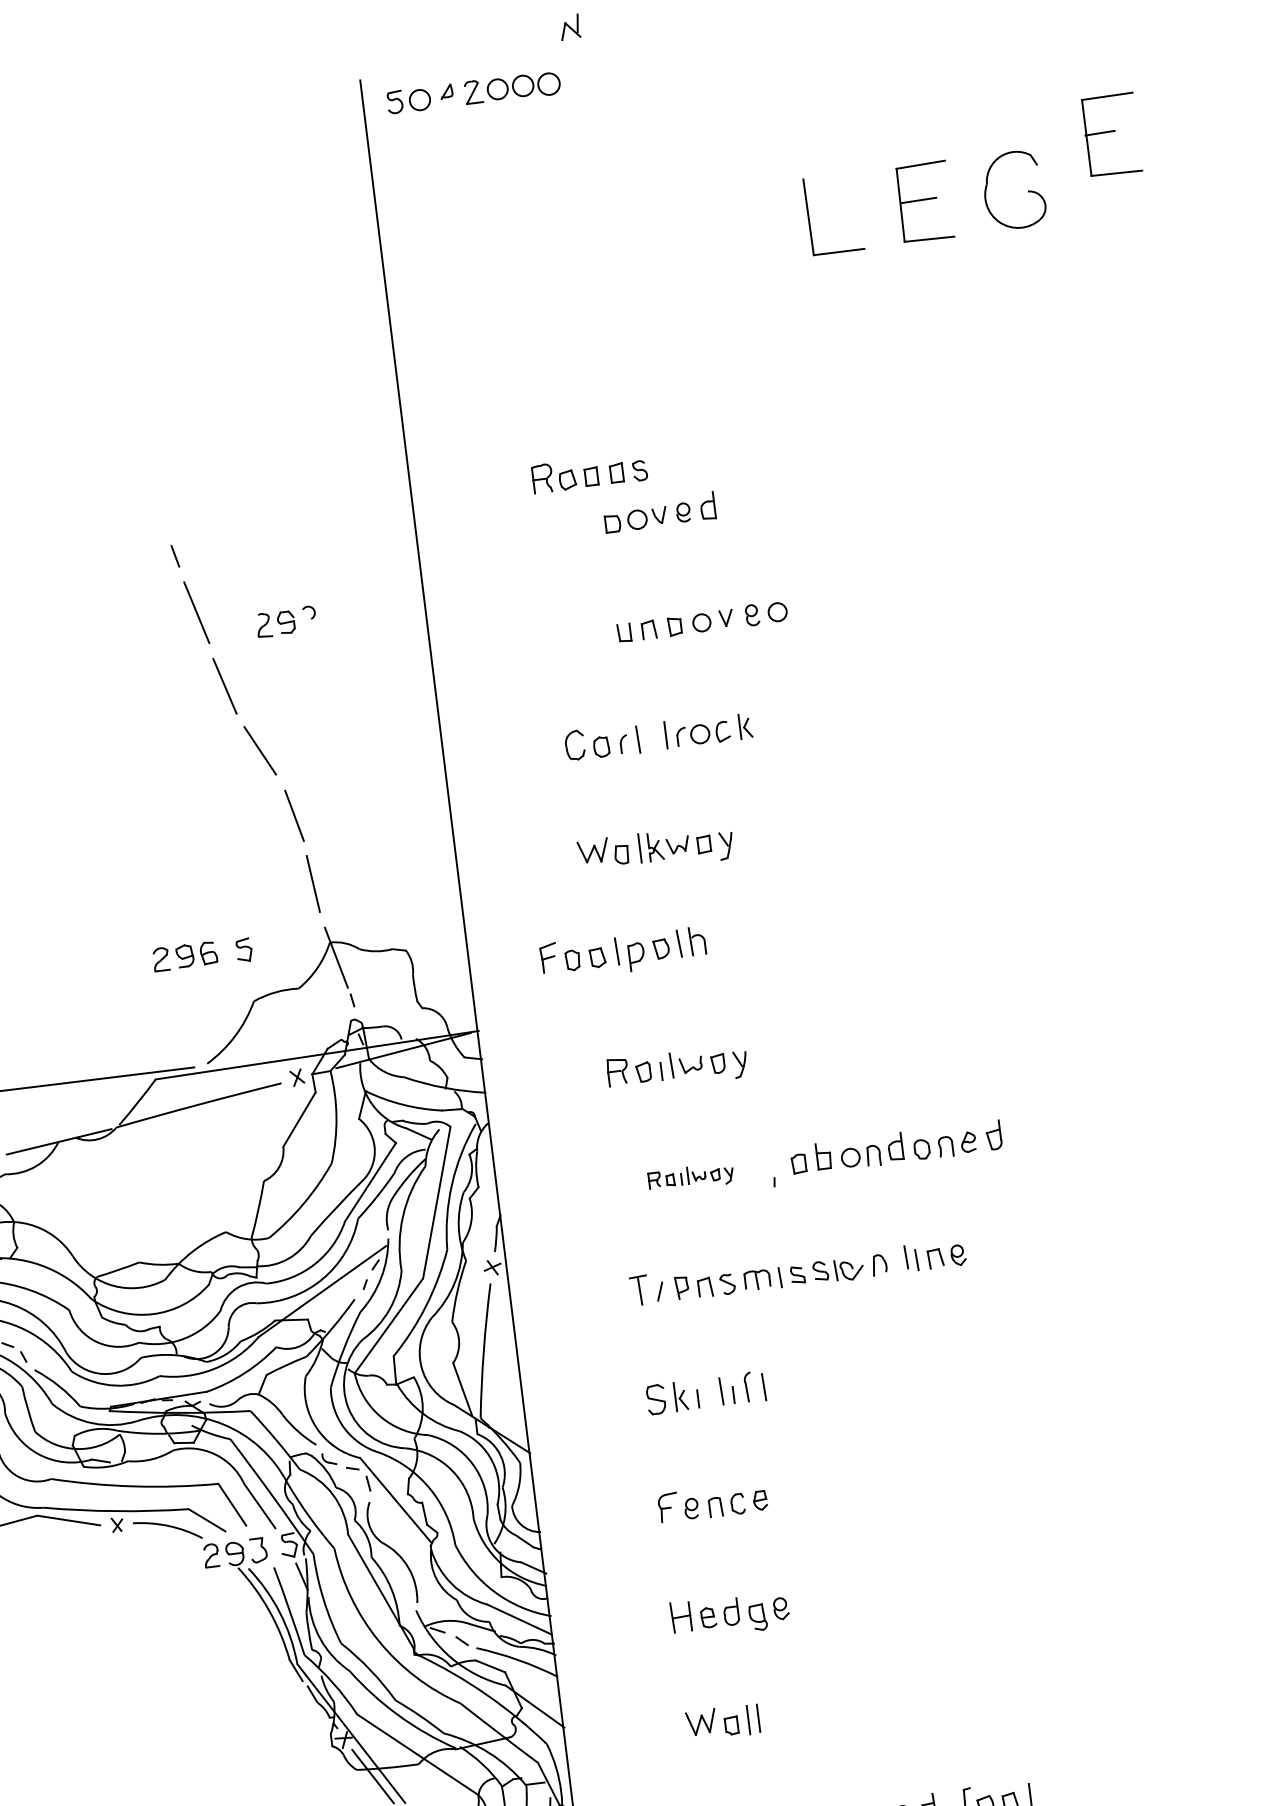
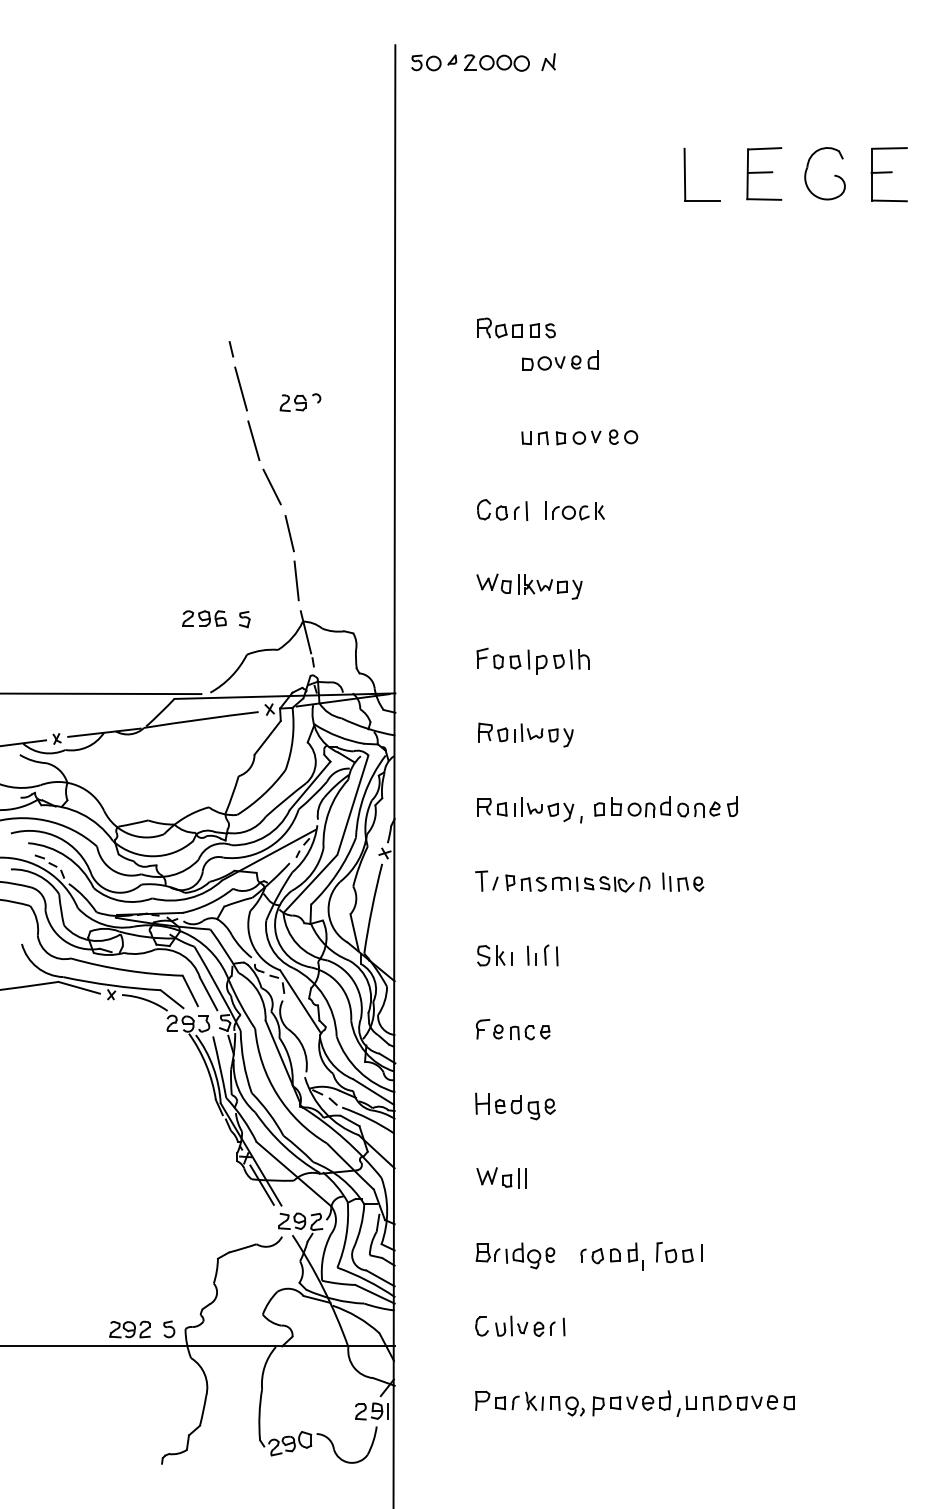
part: (569, 27) -> (548, 62), moved
part: (1110, 134) -> (888, 174), moved
part: (622, 952) -> (532, 660), moved
part: (690, 1177) -> (525, 809), size x1.67

